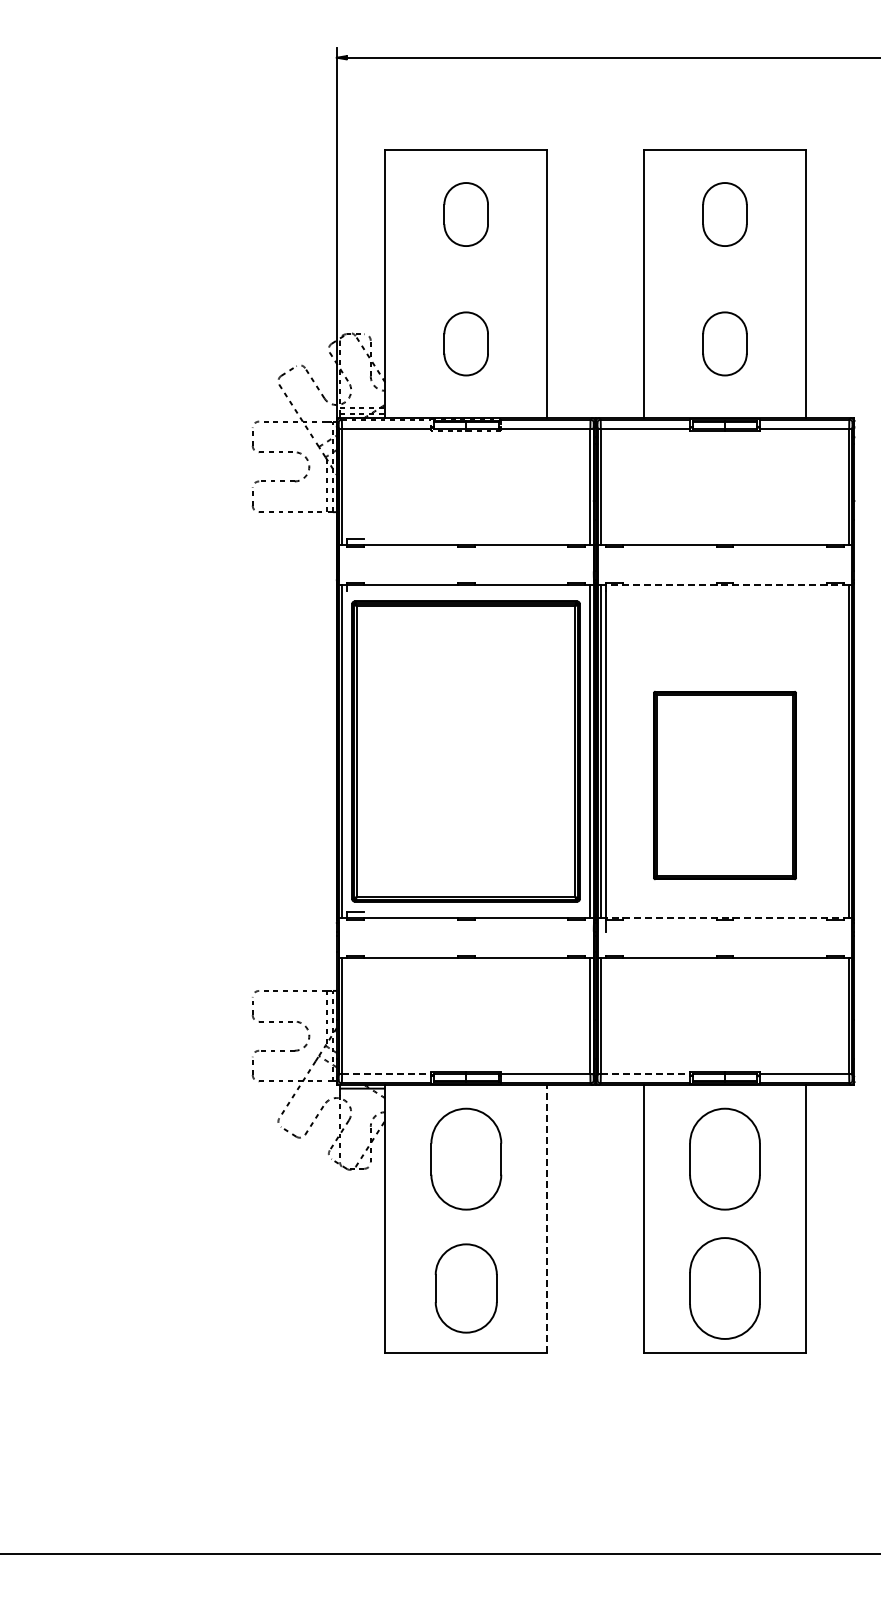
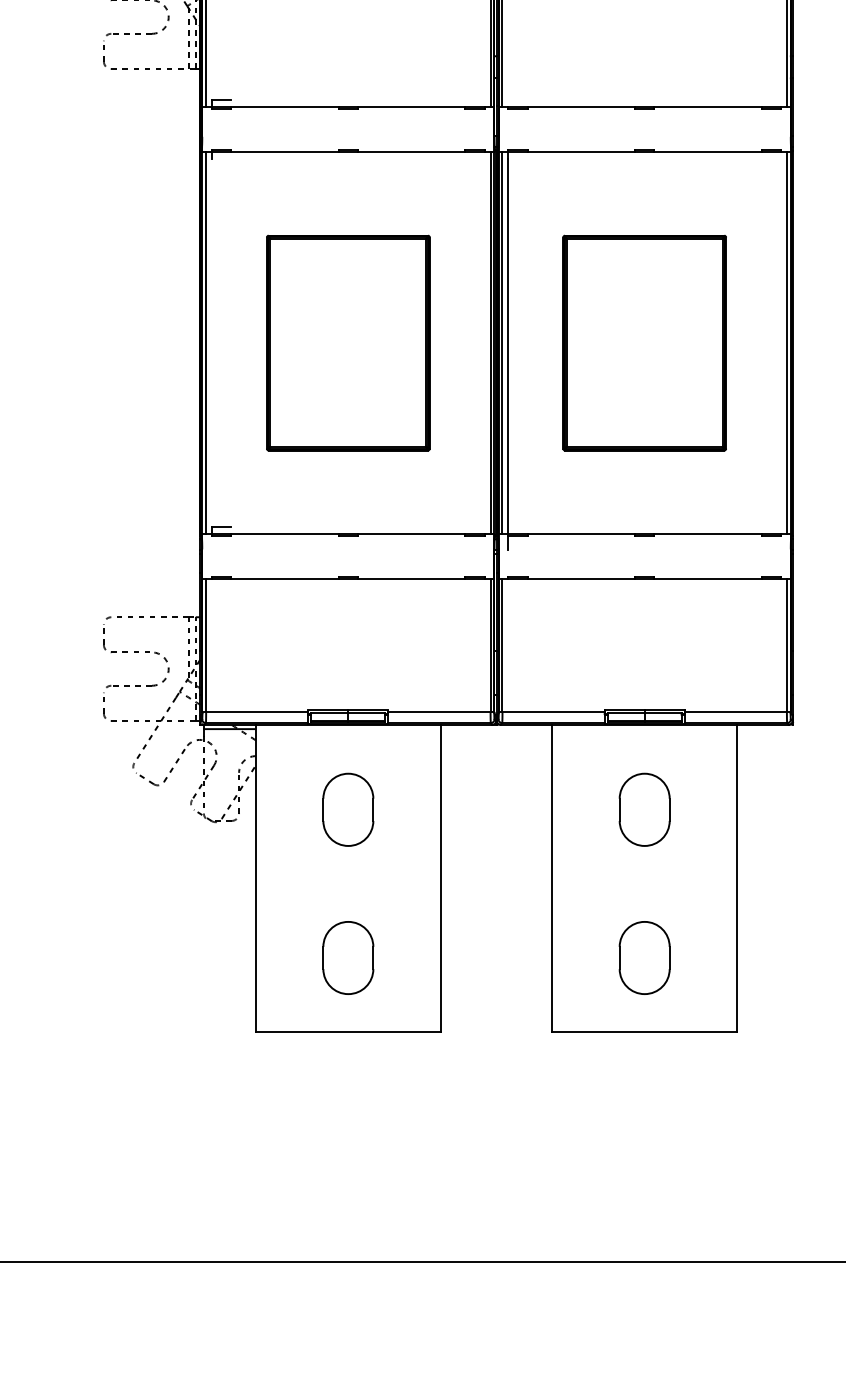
line: (724, 584) -> (644, 151), dashed -> solid
part: (466, 751) -> (348, 343), size x0.62
part: (724, 785) -> (644, 343), moved
line: (725, 918) -> (645, 534), dashed -> solid
line: (386, 1073) -> (257, 711), dashed -> solid
line: (645, 1073) -> (553, 711), dashed -> solid
part: (465, 1158) -> (347, 809), size x0.62
part: (724, 1158) -> (644, 809), size x0.62
line: (547, 1218) -> (441, 877), dashed -> solid
part: (465, 1288) -> (347, 958), size x0.71
part: (724, 1288) -> (644, 958), size x0.62

